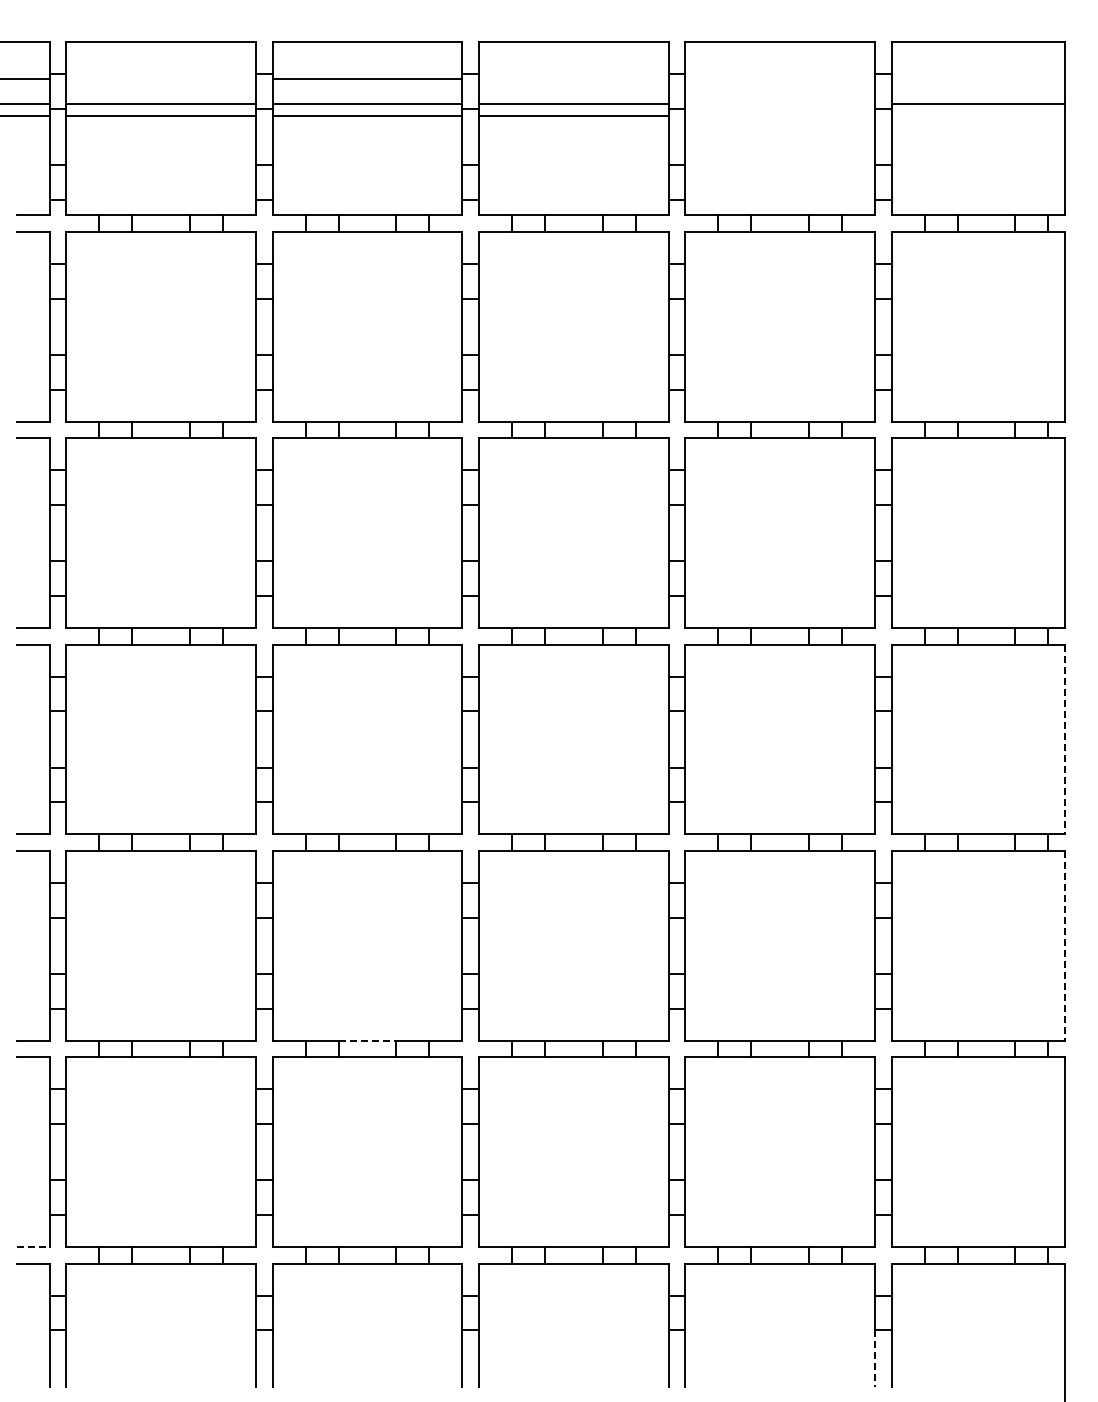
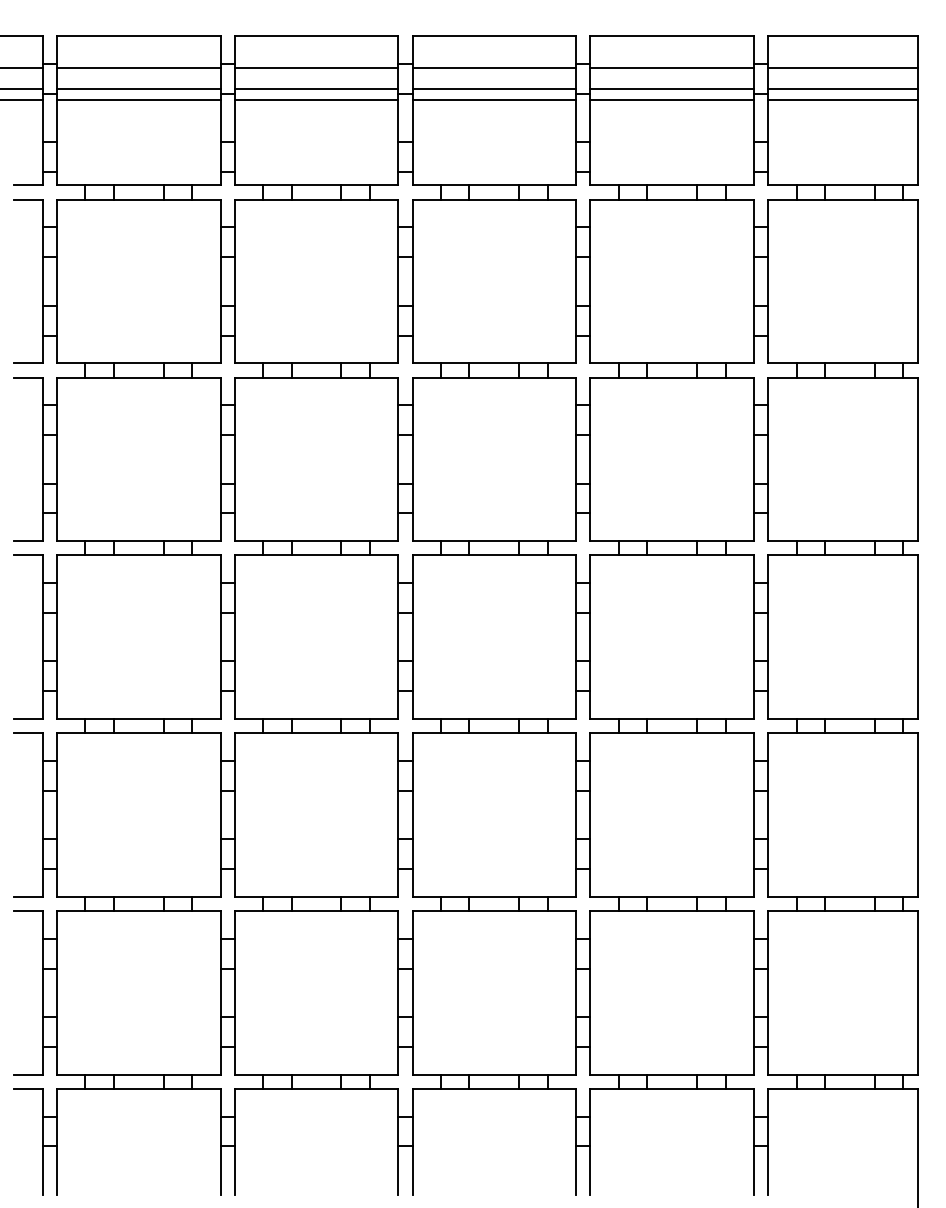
line: (161, 79) -> (139, 68), added
line: (573, 79) -> (494, 68), added
line: (780, 79) -> (672, 68), added
line: (977, 79) -> (842, 68), added
line: (780, 103) -> (672, 89), added
line: (780, 115) -> (672, 99), added
line: (977, 115) -> (842, 99), added
line: (1064, 739) -> (917, 637), dashed -> solid
line: (1064, 945) -> (917, 814), dashed -> solid
line: (367, 1040) -> (316, 896), dashed -> solid
line: (33, 1247) -> (28, 1074), dashed -> solid
line: (875, 1358) -> (754, 1170), dashed -> solid

